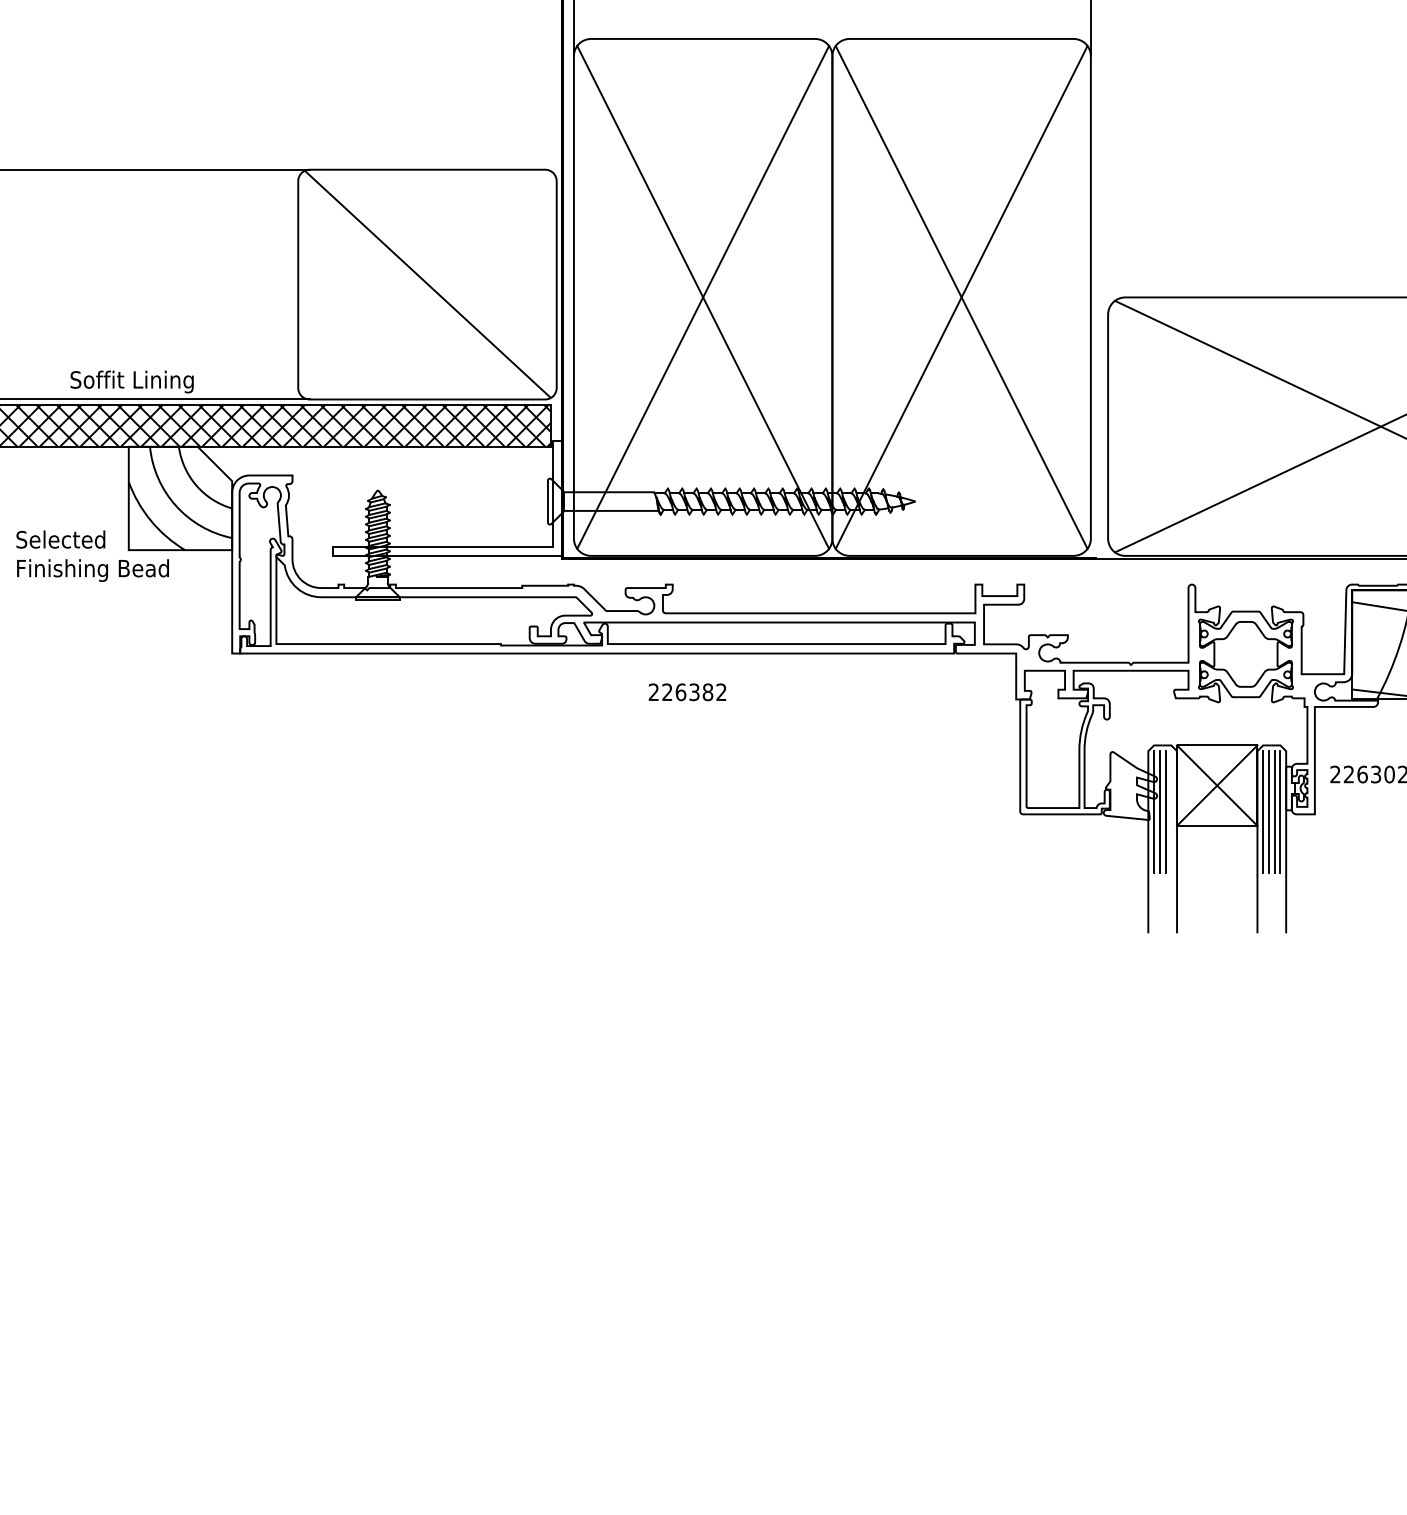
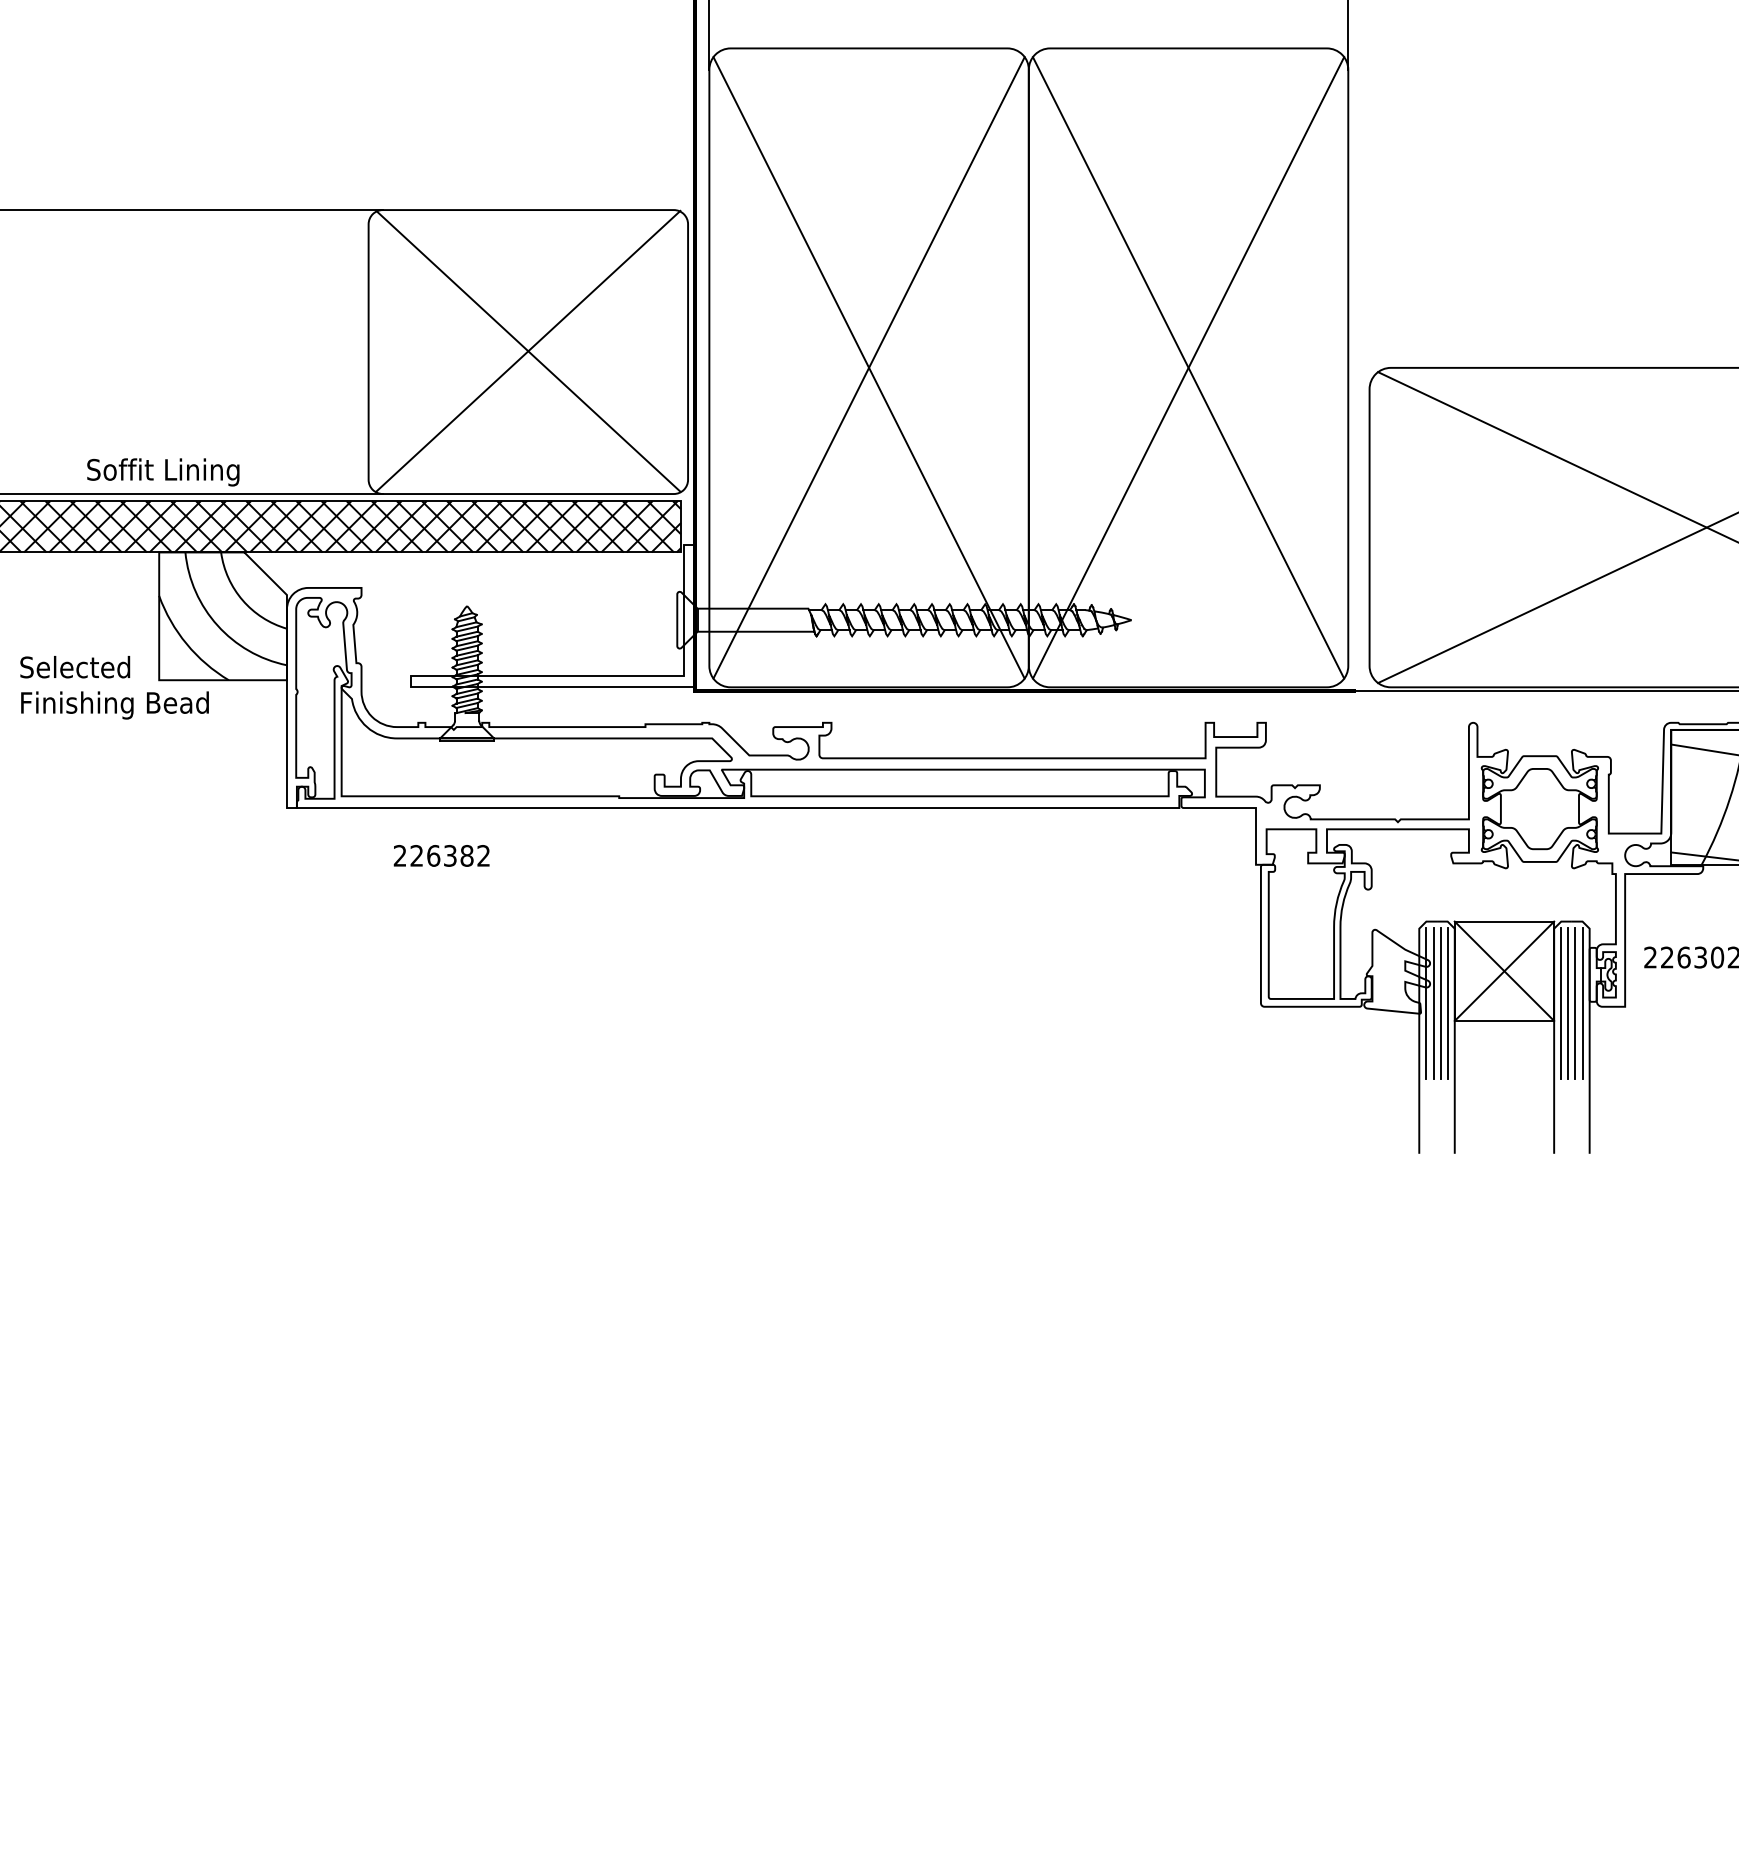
line: (427, 283) -> (528, 350), added
text: (687, 691) -> (441, 855), moved
line: (1171, 811) -> (1447, 1003), added

